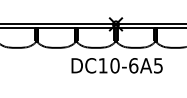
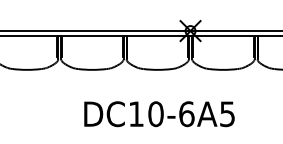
text: (116, 65) -> (158, 113), moved

